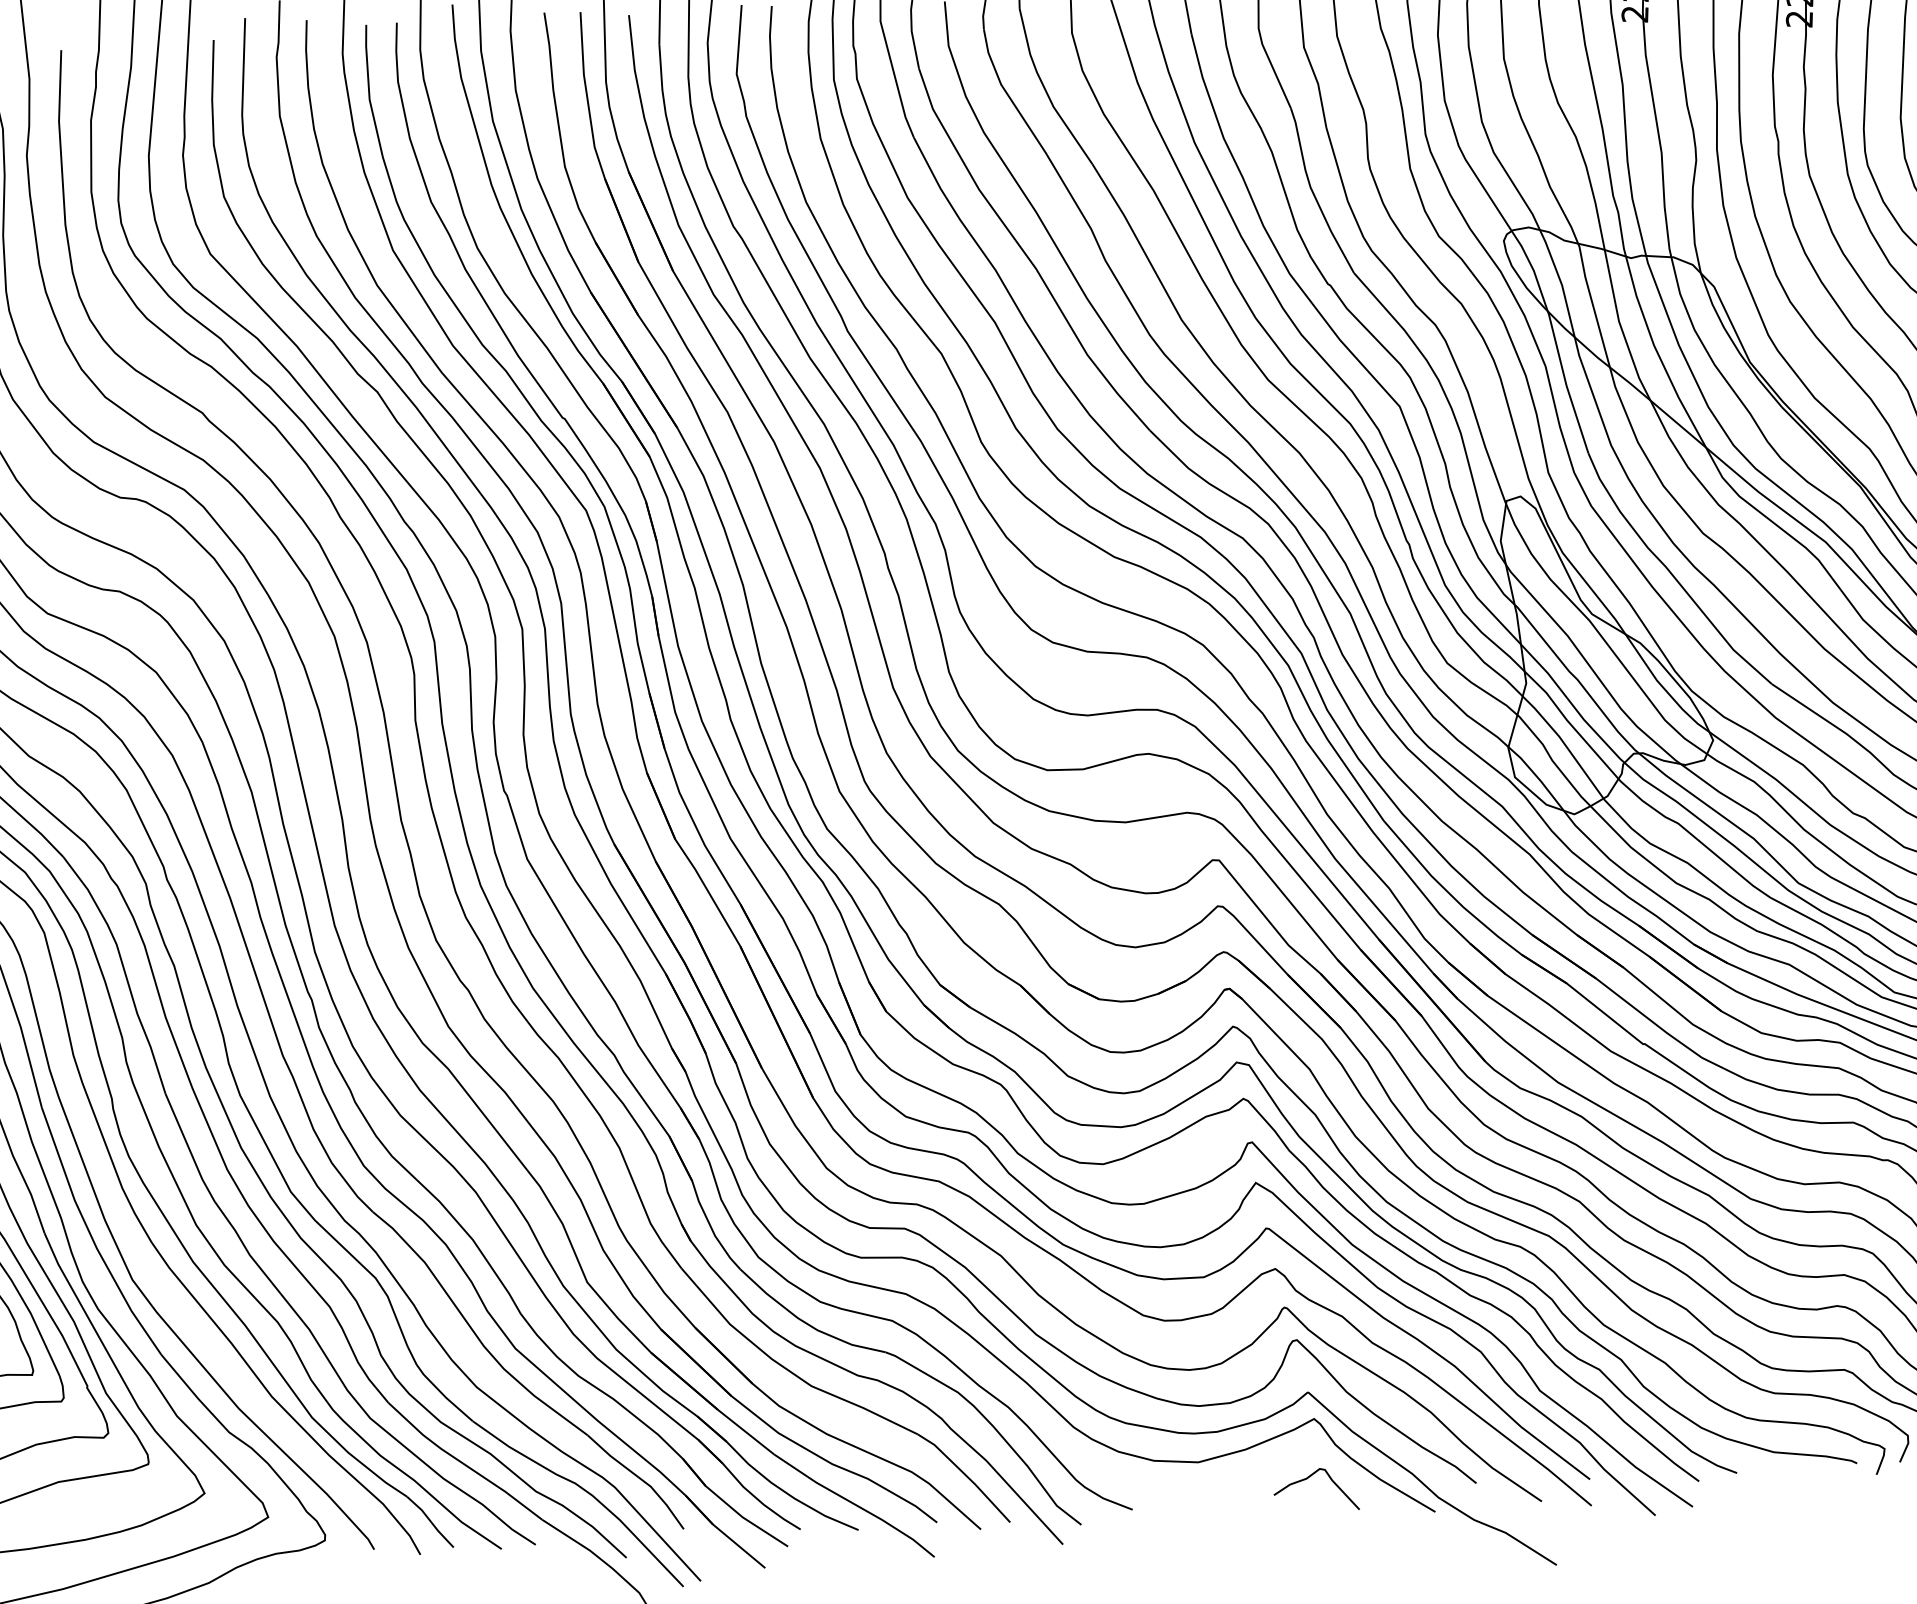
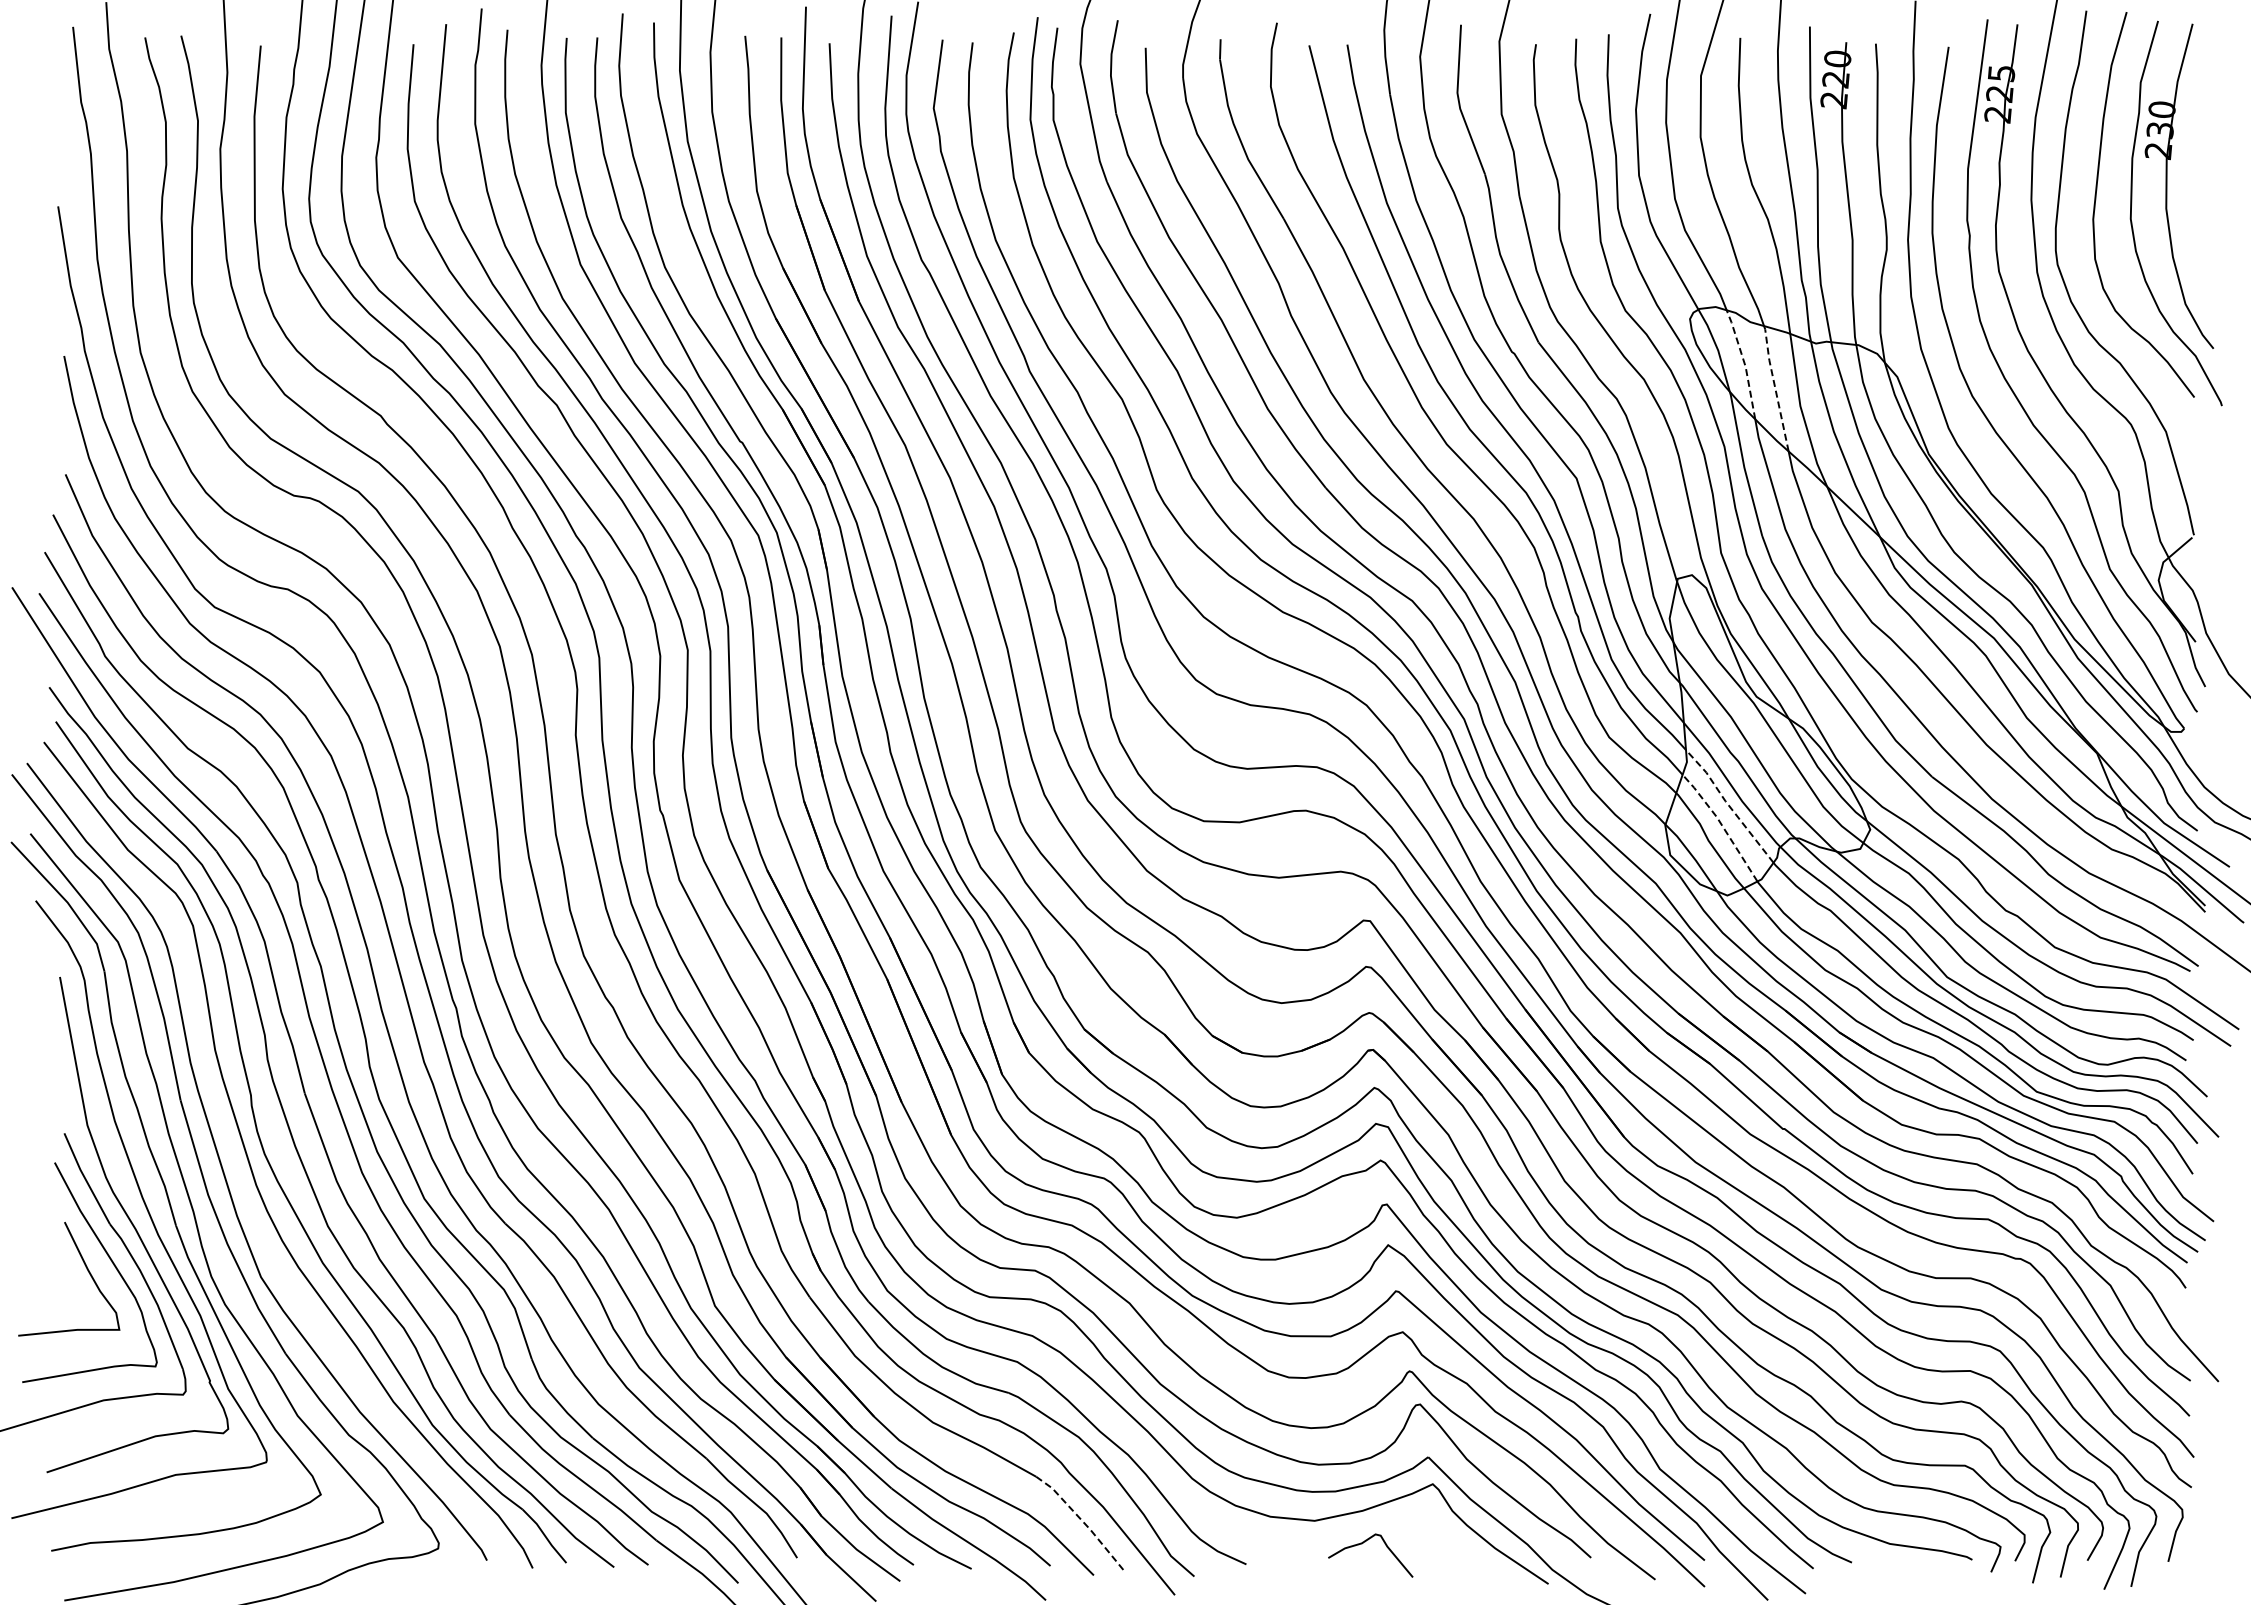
line: (1560, 282) -> (1744, 363), solid -> dashed
line: (1593, 304) -> (1775, 387), solid -> dashed
line: (1570, 724) -> (1728, 805), solid -> dashed
line: (1564, 743) -> (1721, 824), solid -> dashed
line: (966, 1476) -> (1082, 1521), solid -> dashed
curve: (1307, 1479) -> (1362, 1544), moved

